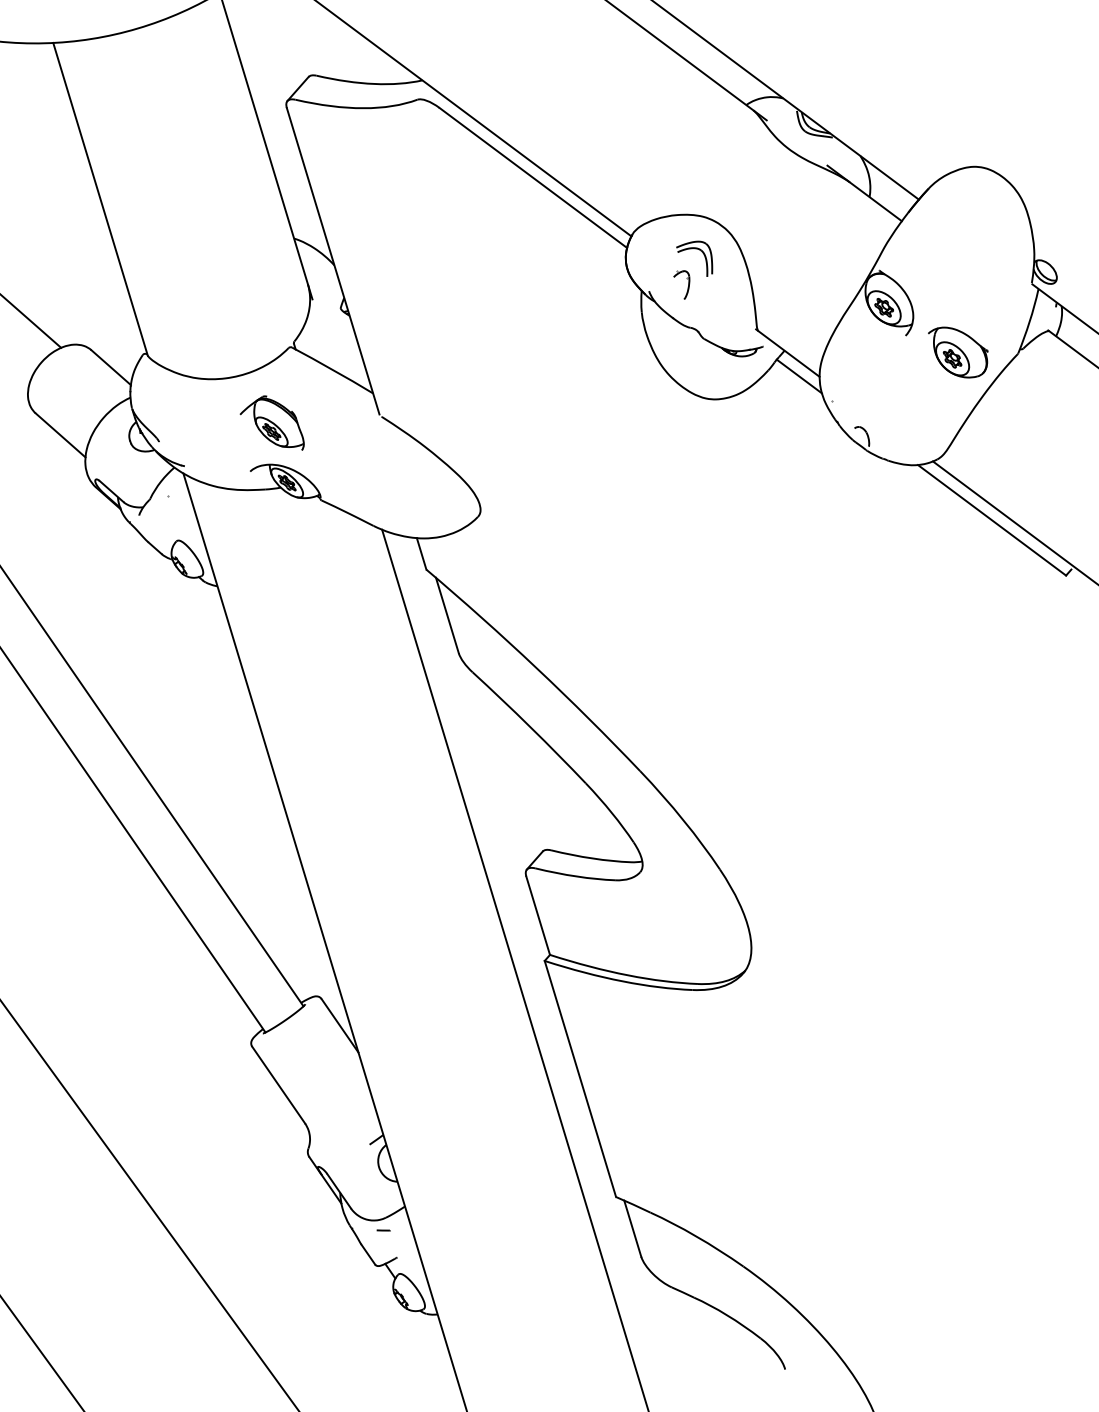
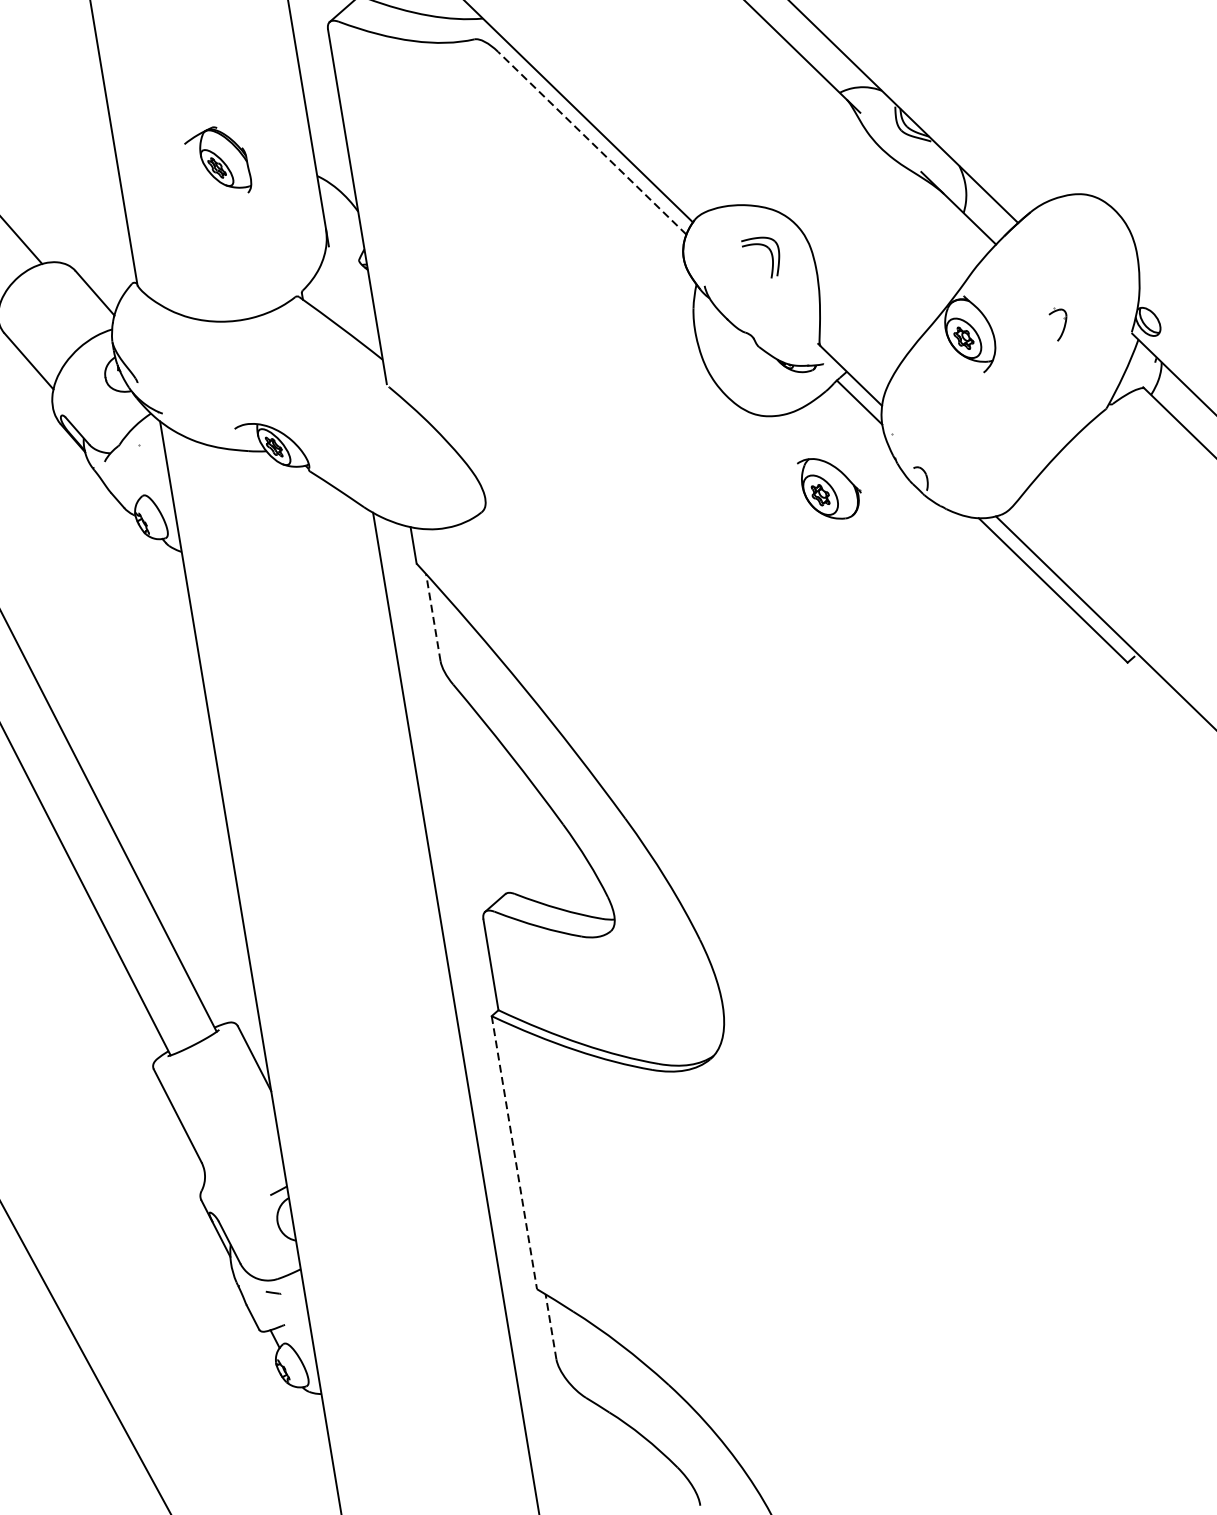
line: (533, 177) -> (592, 142), solid -> dashed
part: (687, 287) -> (1062, 328), moved
part: (958, 352) -> (828, 489), moved
part: (271, 422) -> (218, 157), moved
line: (447, 615) -> (433, 617), solid -> dashed
line: (580, 1079) -> (514, 1153), solid -> dashed
line: (632, 1228) -> (550, 1326), solid -> dashed

